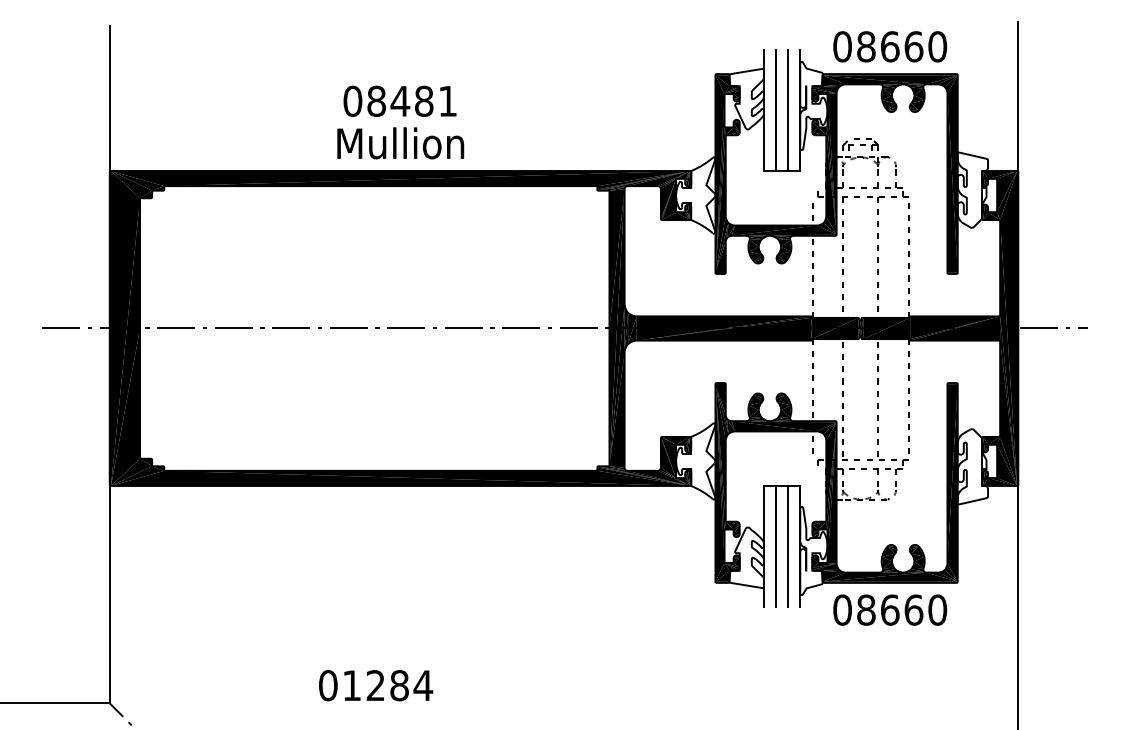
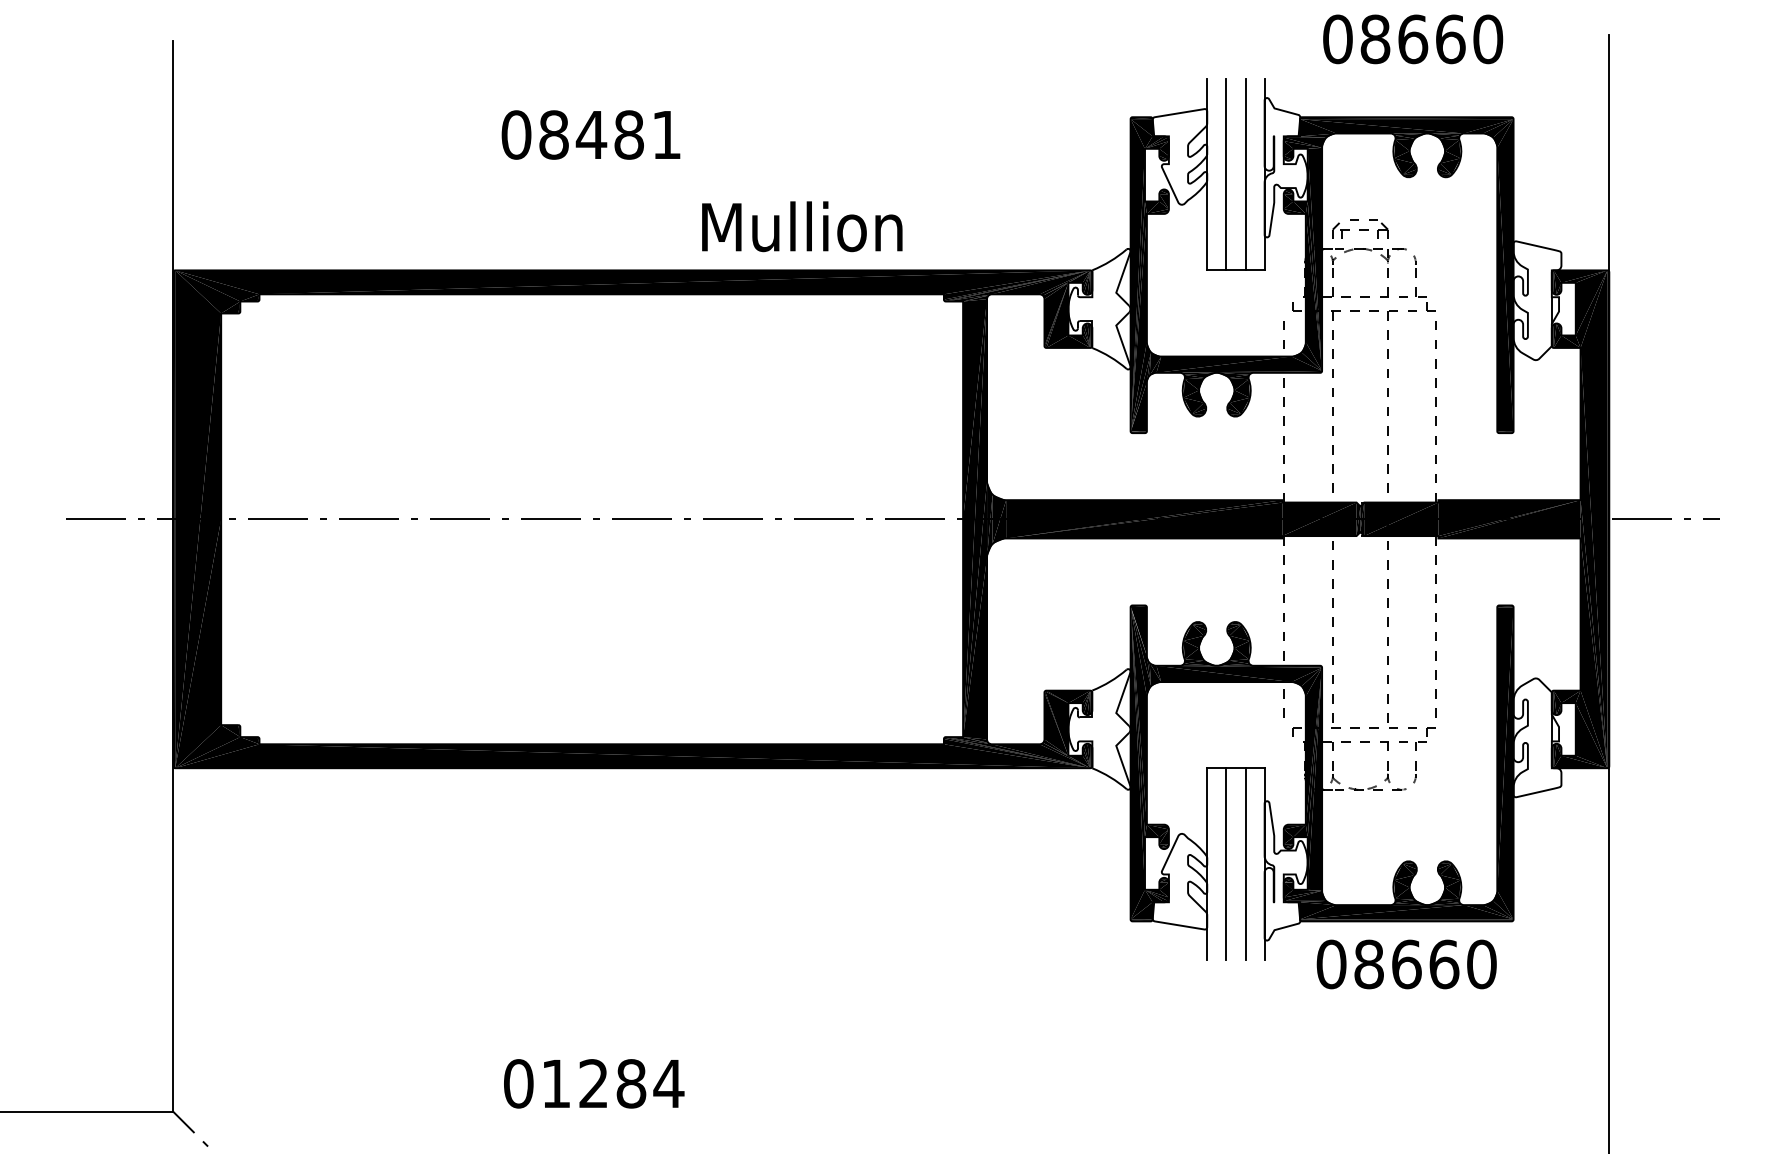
text: (890, 46) -> (1413, 38), moved
text: (399, 100) -> (590, 133), moved
text: (400, 143) -> (801, 226), moved

